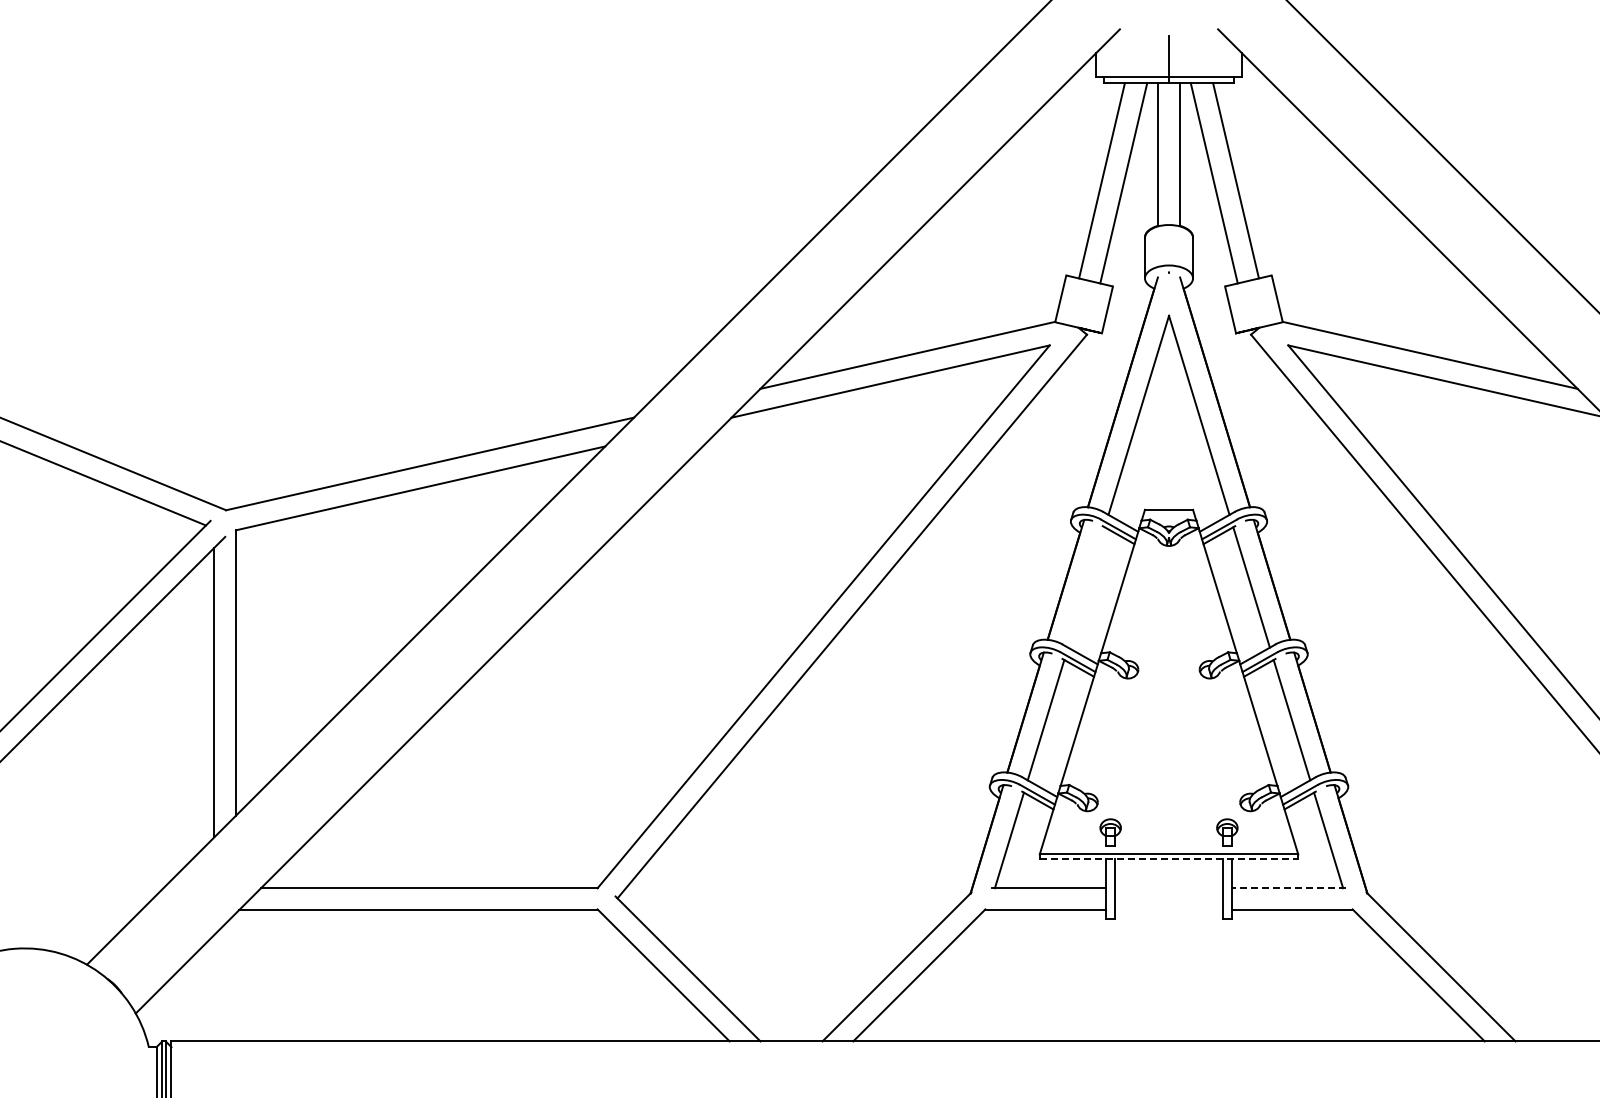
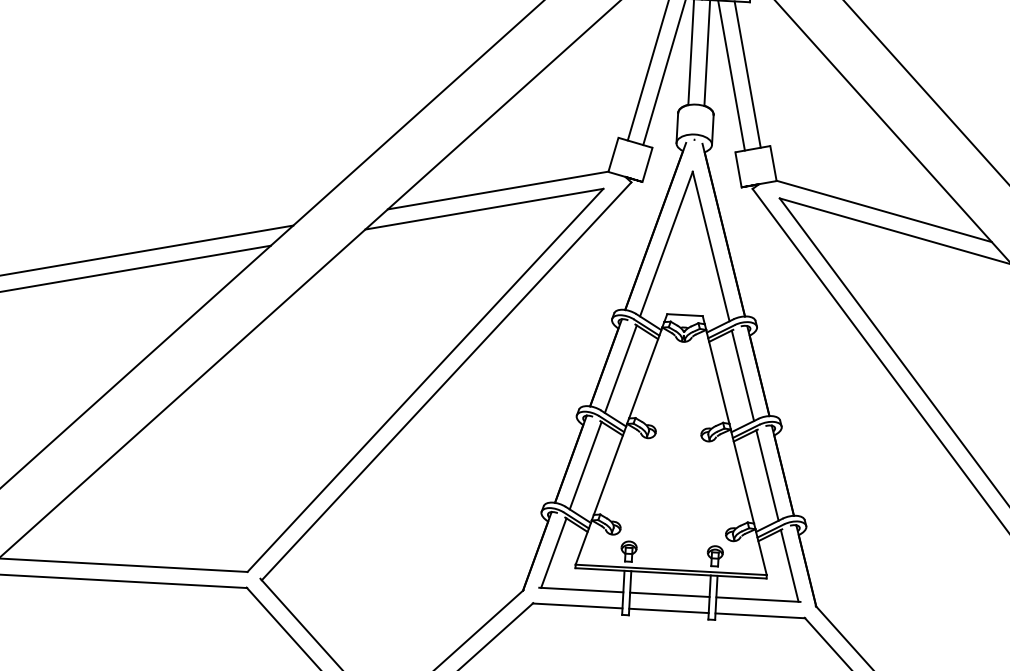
line: (1086, 587) -> (620, 369), added
line: (1169, 859) -> (671, 573), dashed -> solid
line: (1168, 888) -> (669, 595), added
line: (1288, 888) -> (758, 599), dashed -> solid
line: (1168, 909) -> (668, 610), added

